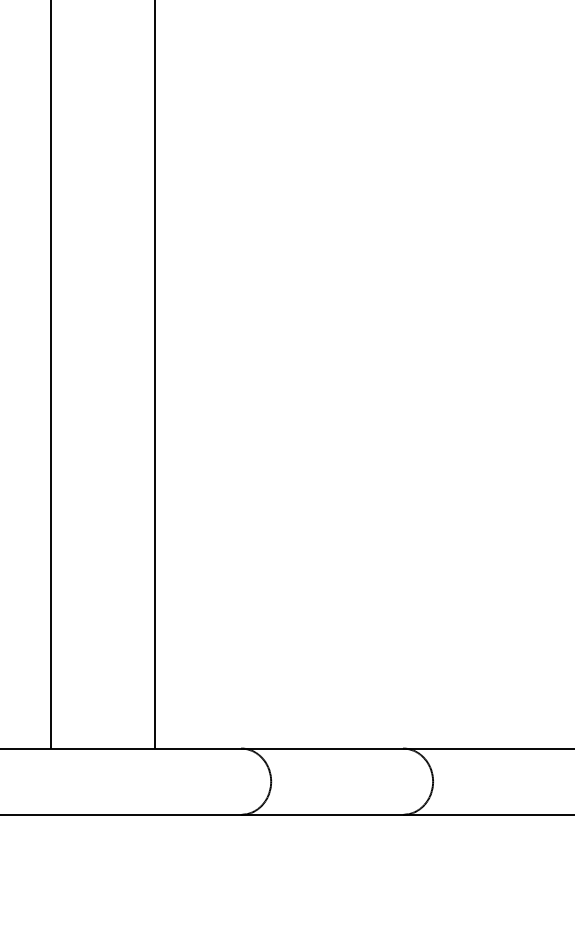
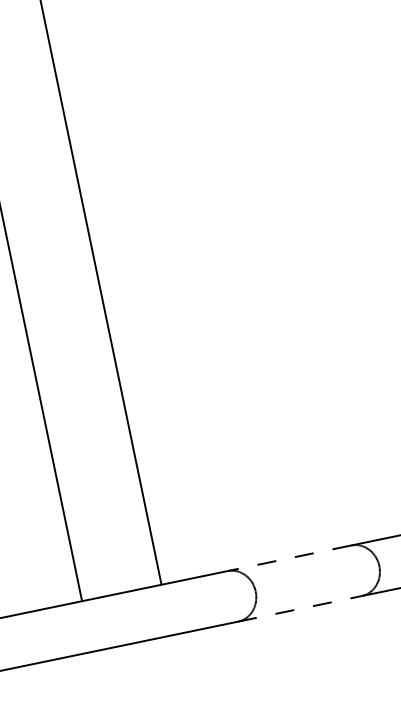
line: (322, 748) -> (289, 558), solid -> dashed
line: (322, 814) -> (300, 608), solid -> dashed

